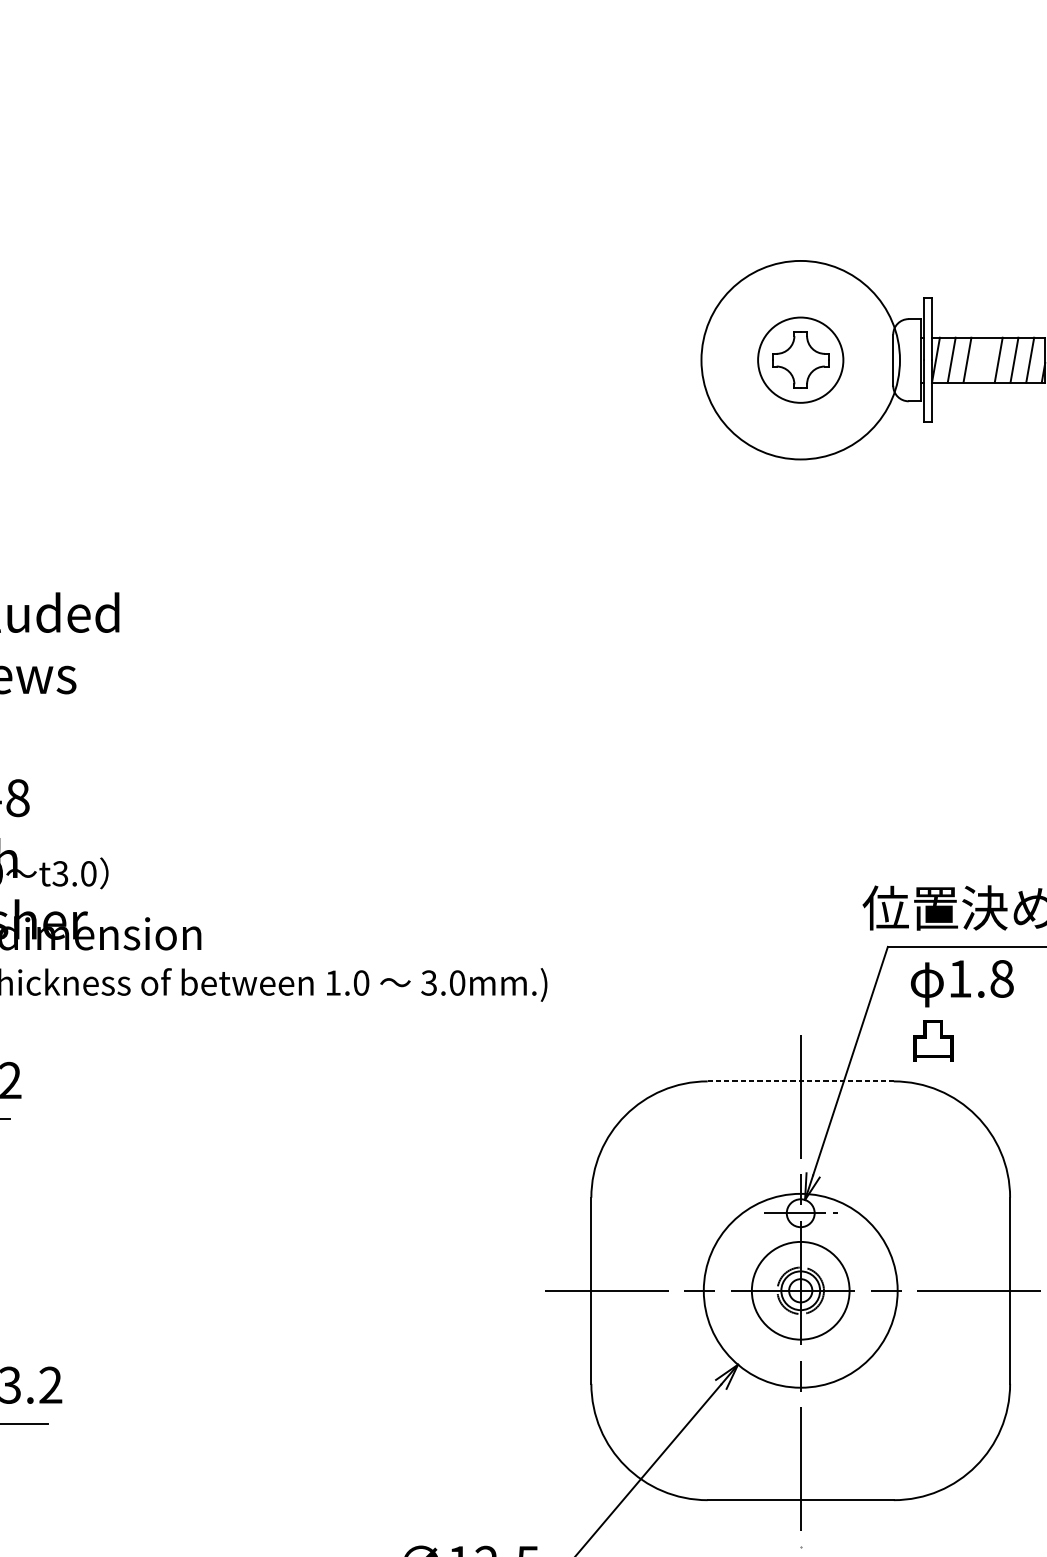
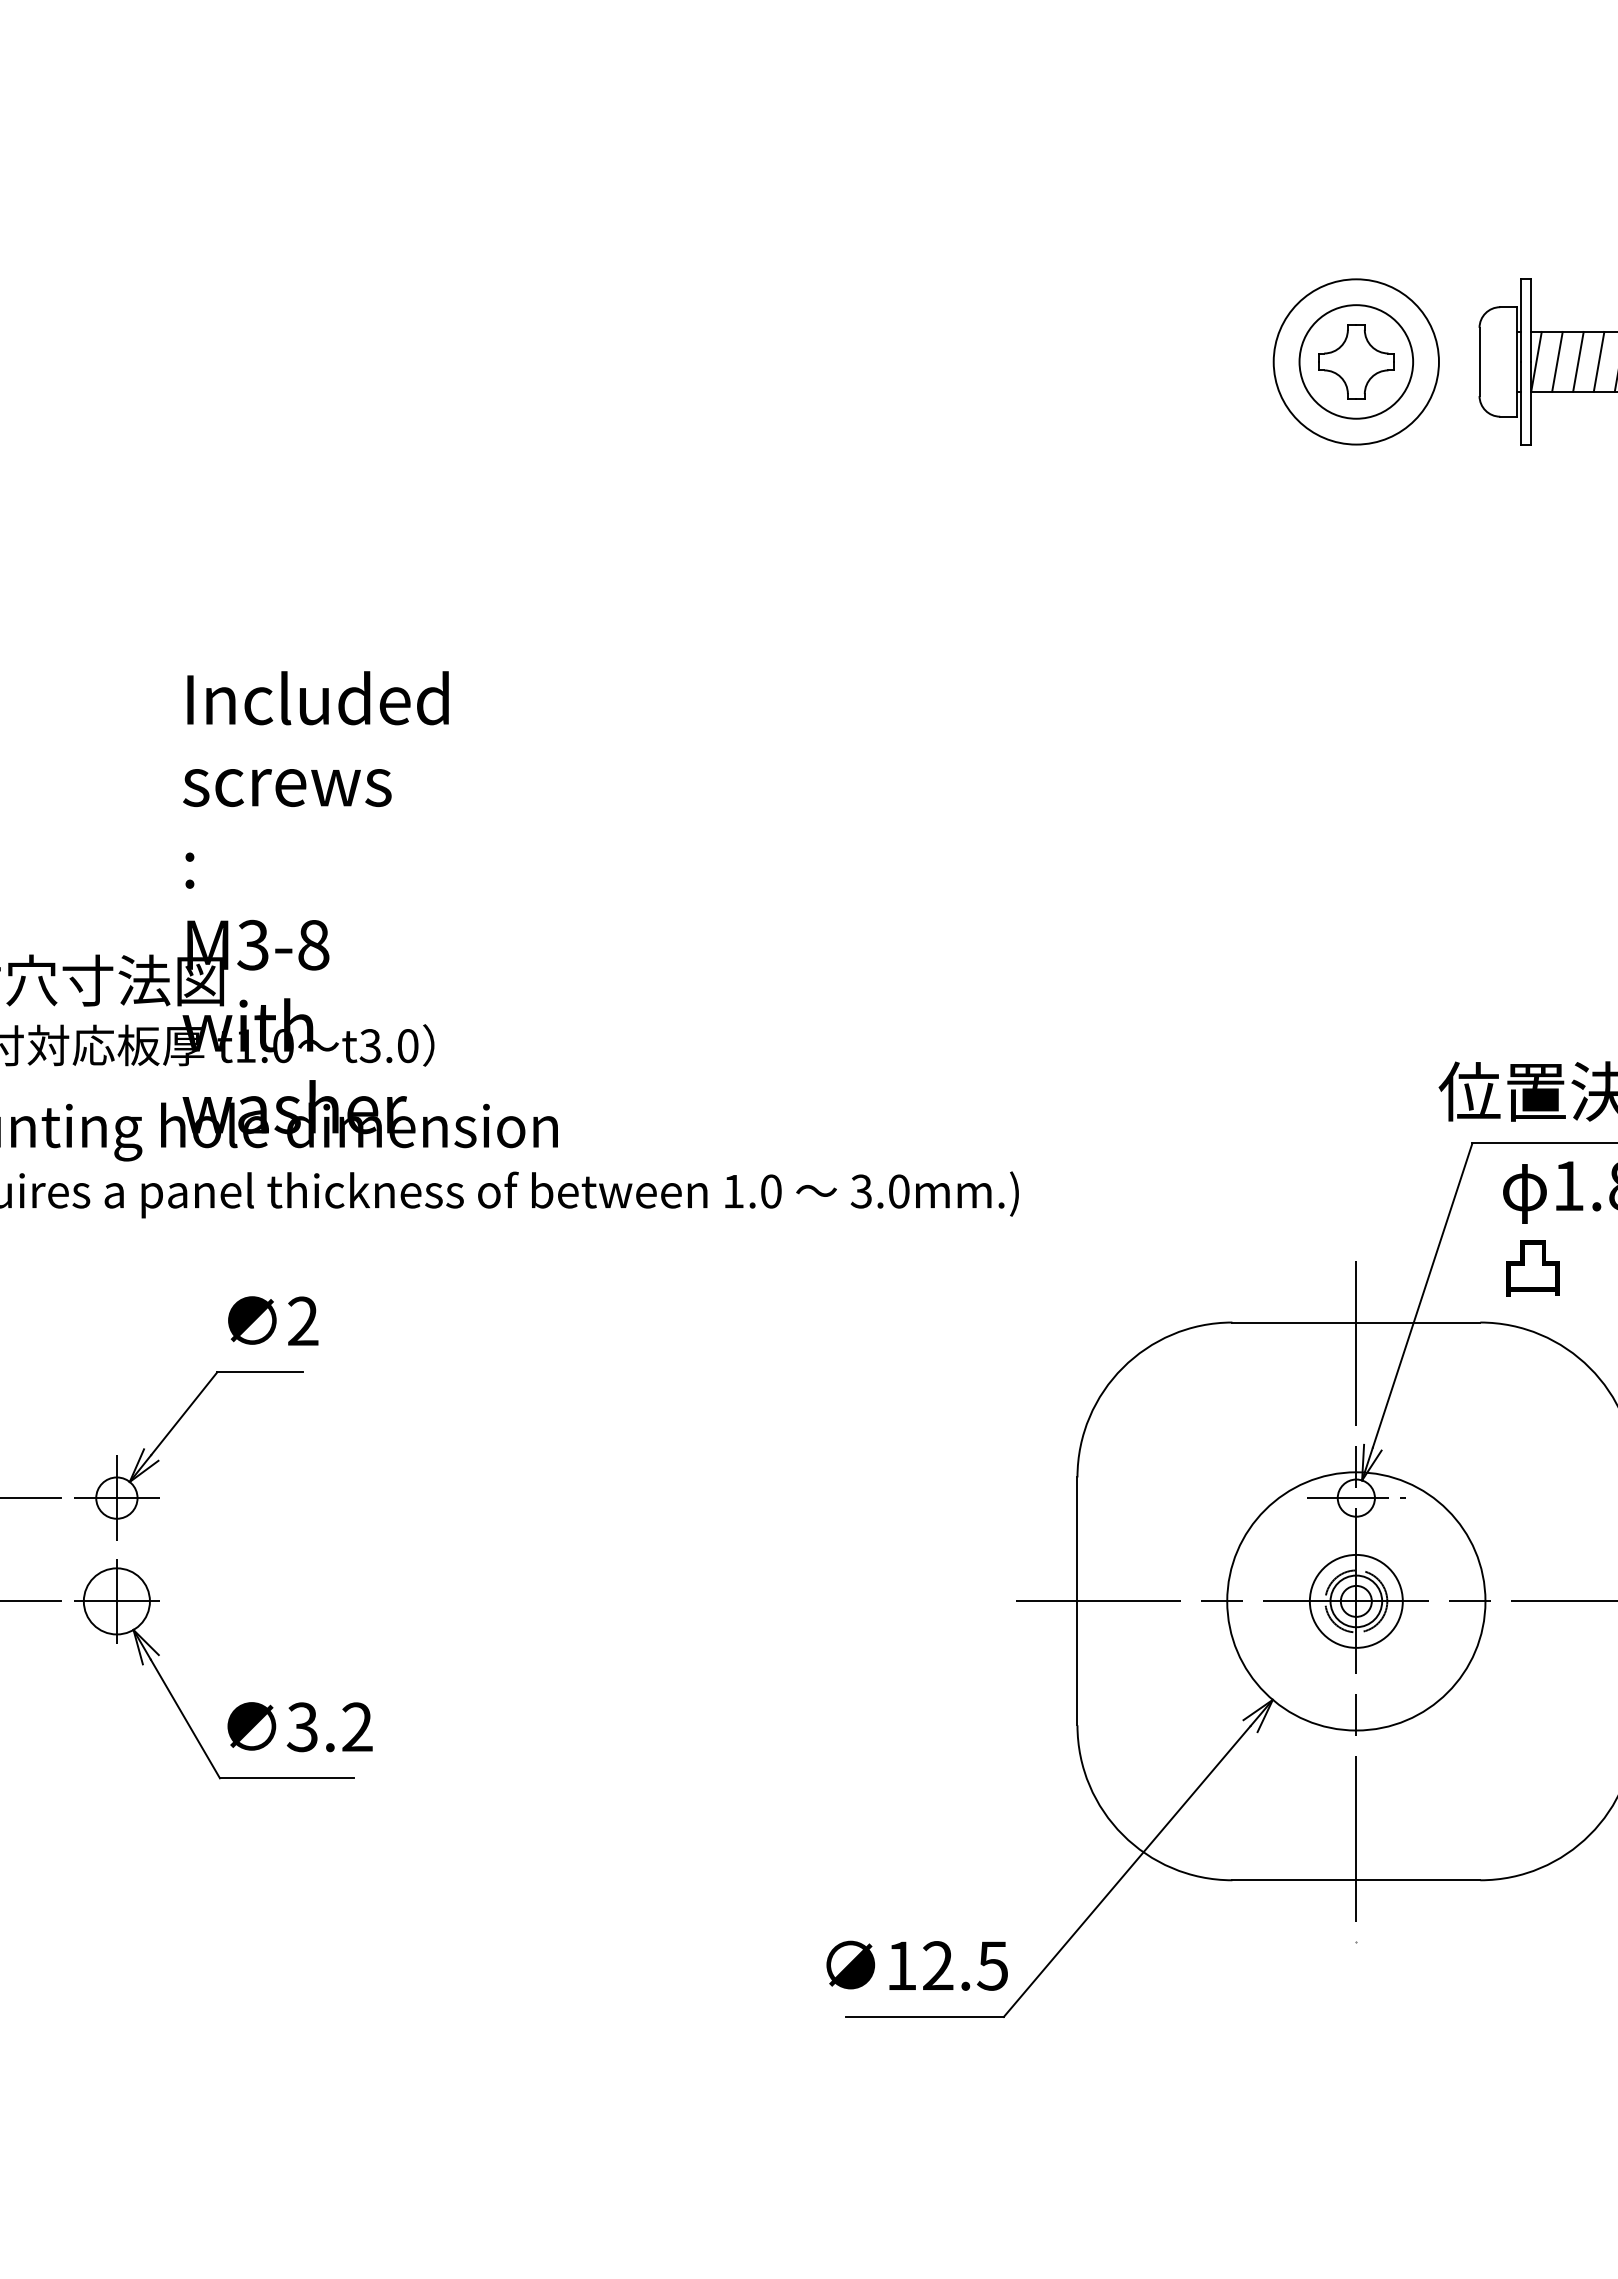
circle: (800, 359) -> (1355, 361), size x0.62
line: (982, 359) -> (1598, 361), added
line: (800, 1081) -> (1356, 1322), dashed -> solid
circle: (800, 1290) -> (1355, 1600), size x0.71

